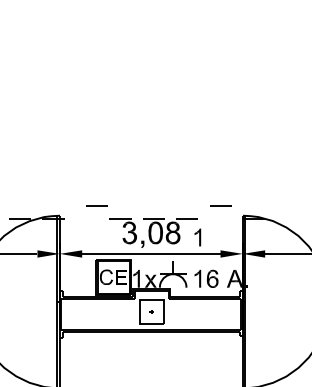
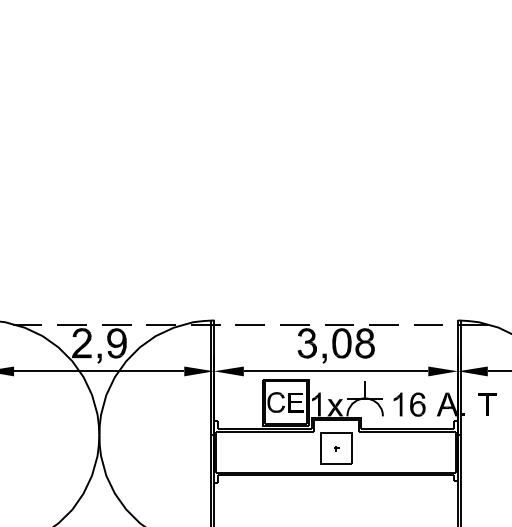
line: (96, 206) -> (249, 324), moved
line: (220, 206) -> (428, 324), moved
part: (197, 237) -> (397, 349), removed
fill: (264, 278) -> (487, 404), added

